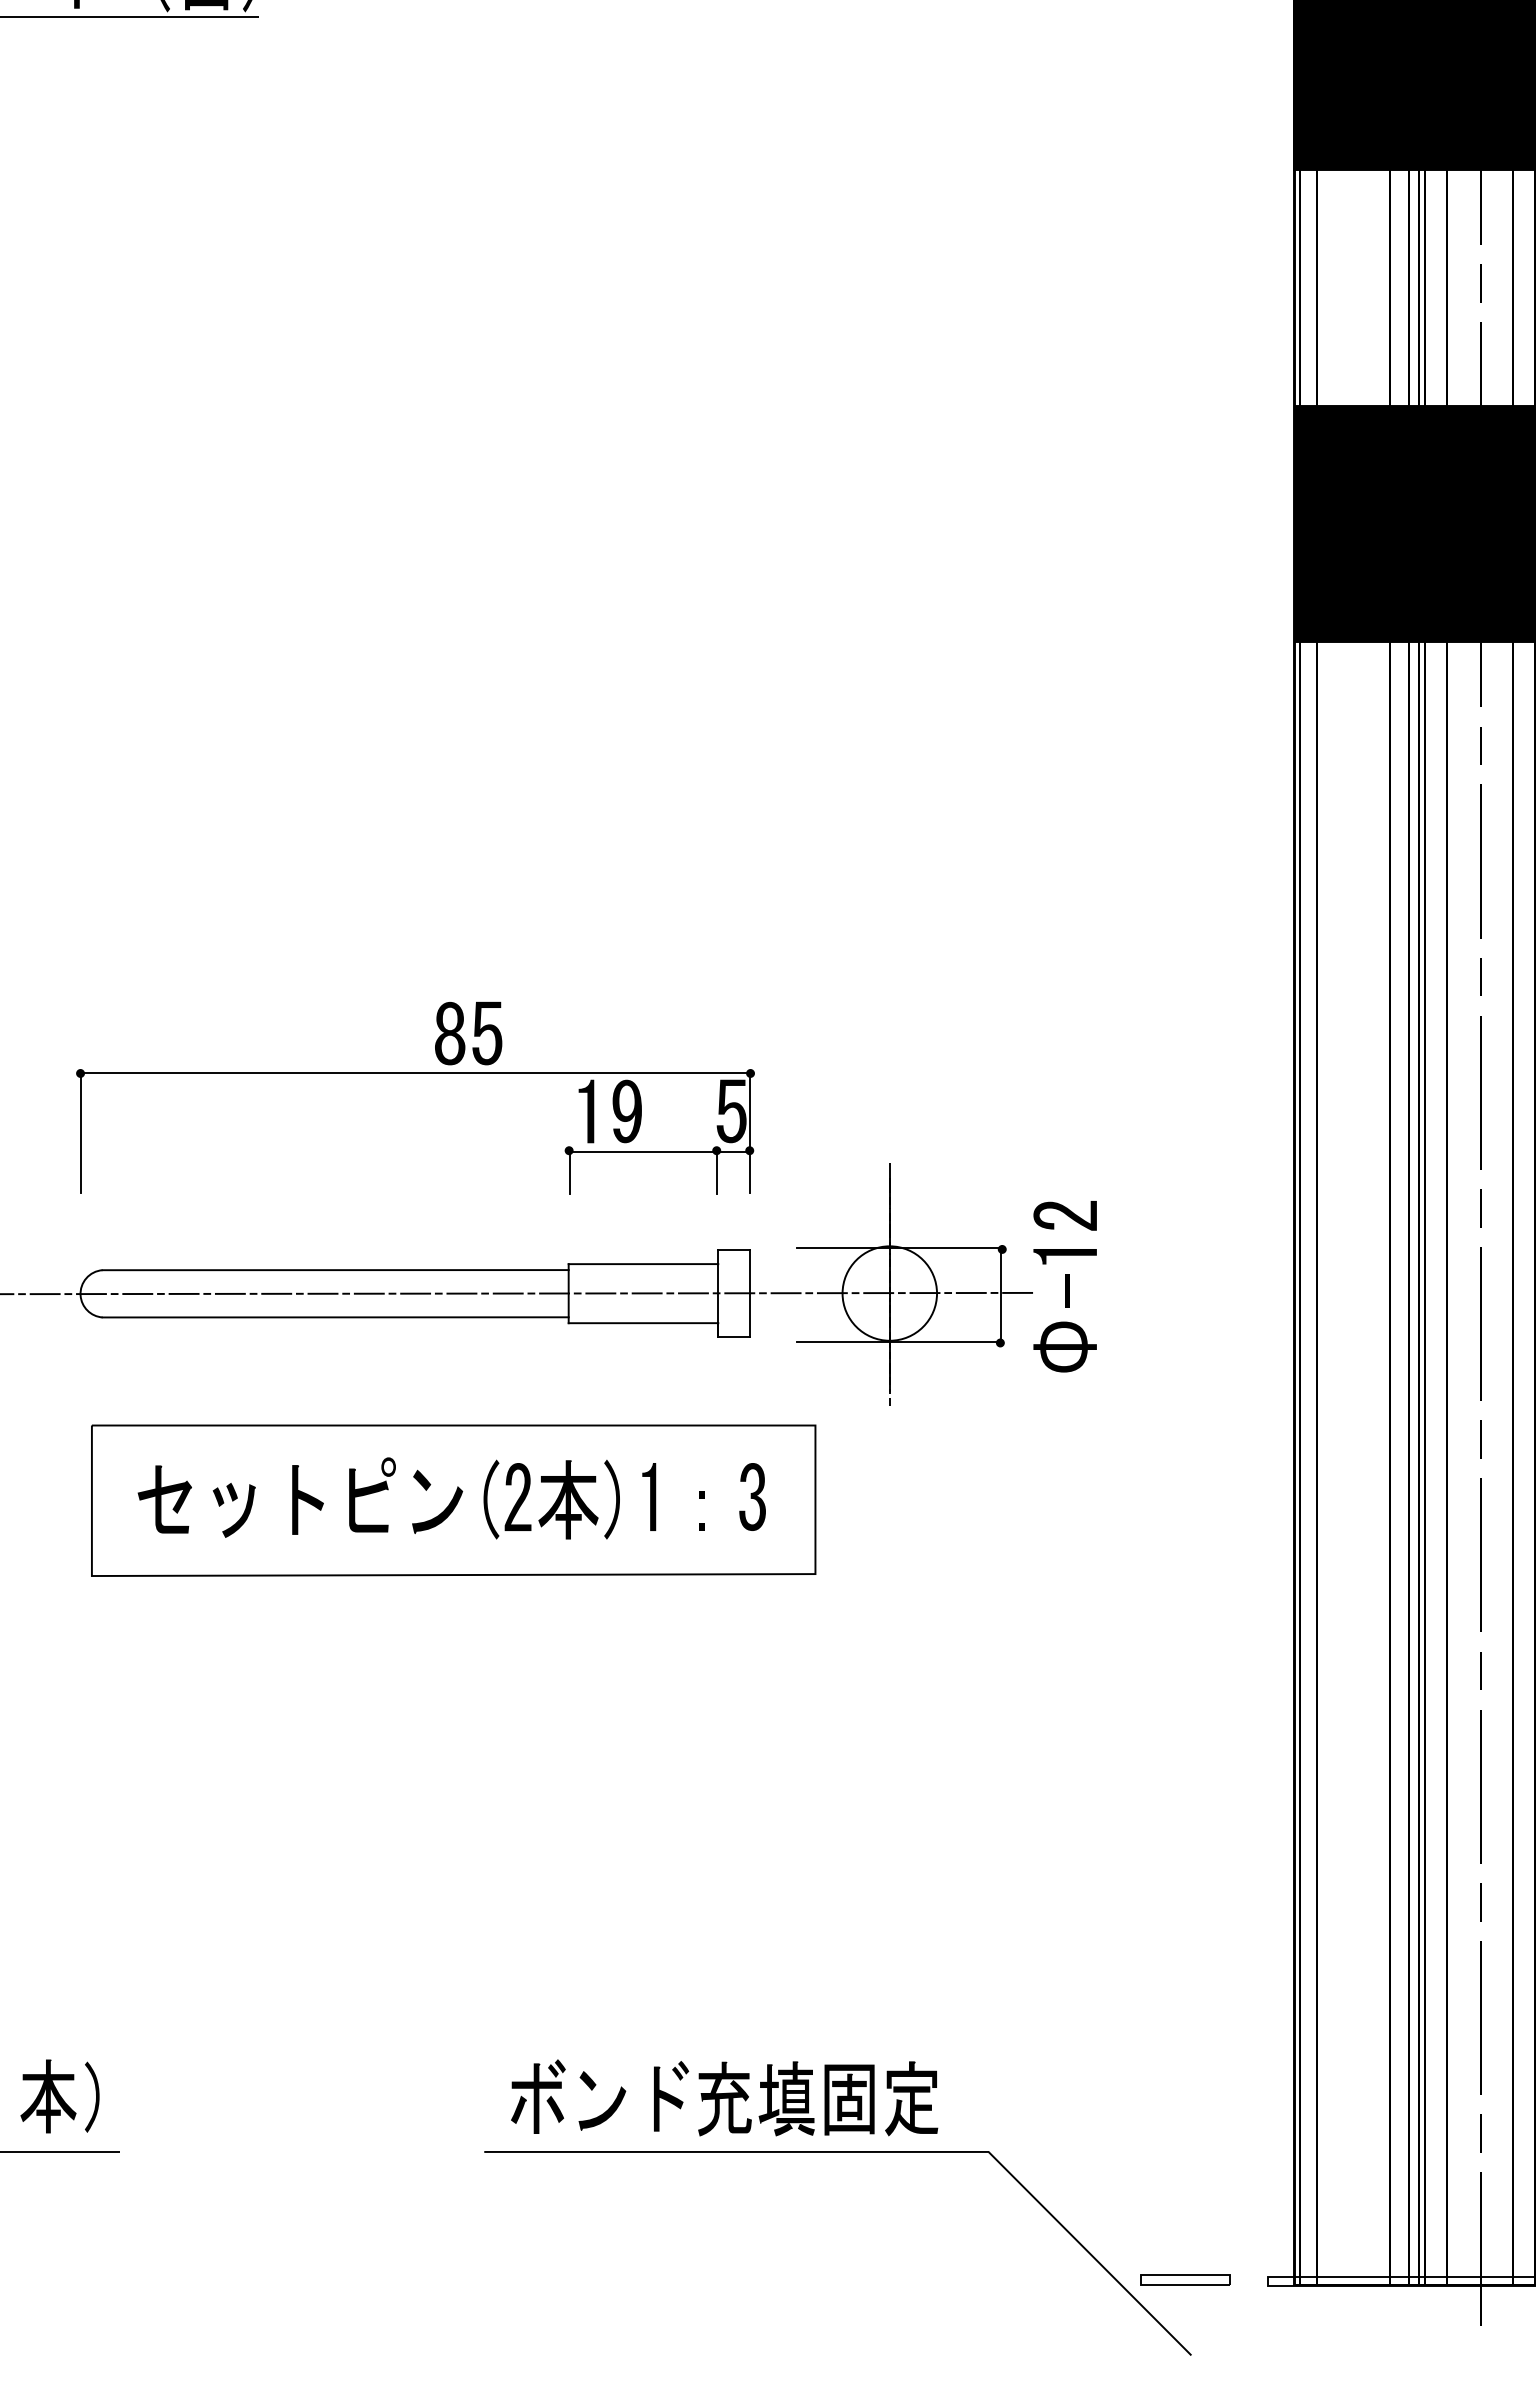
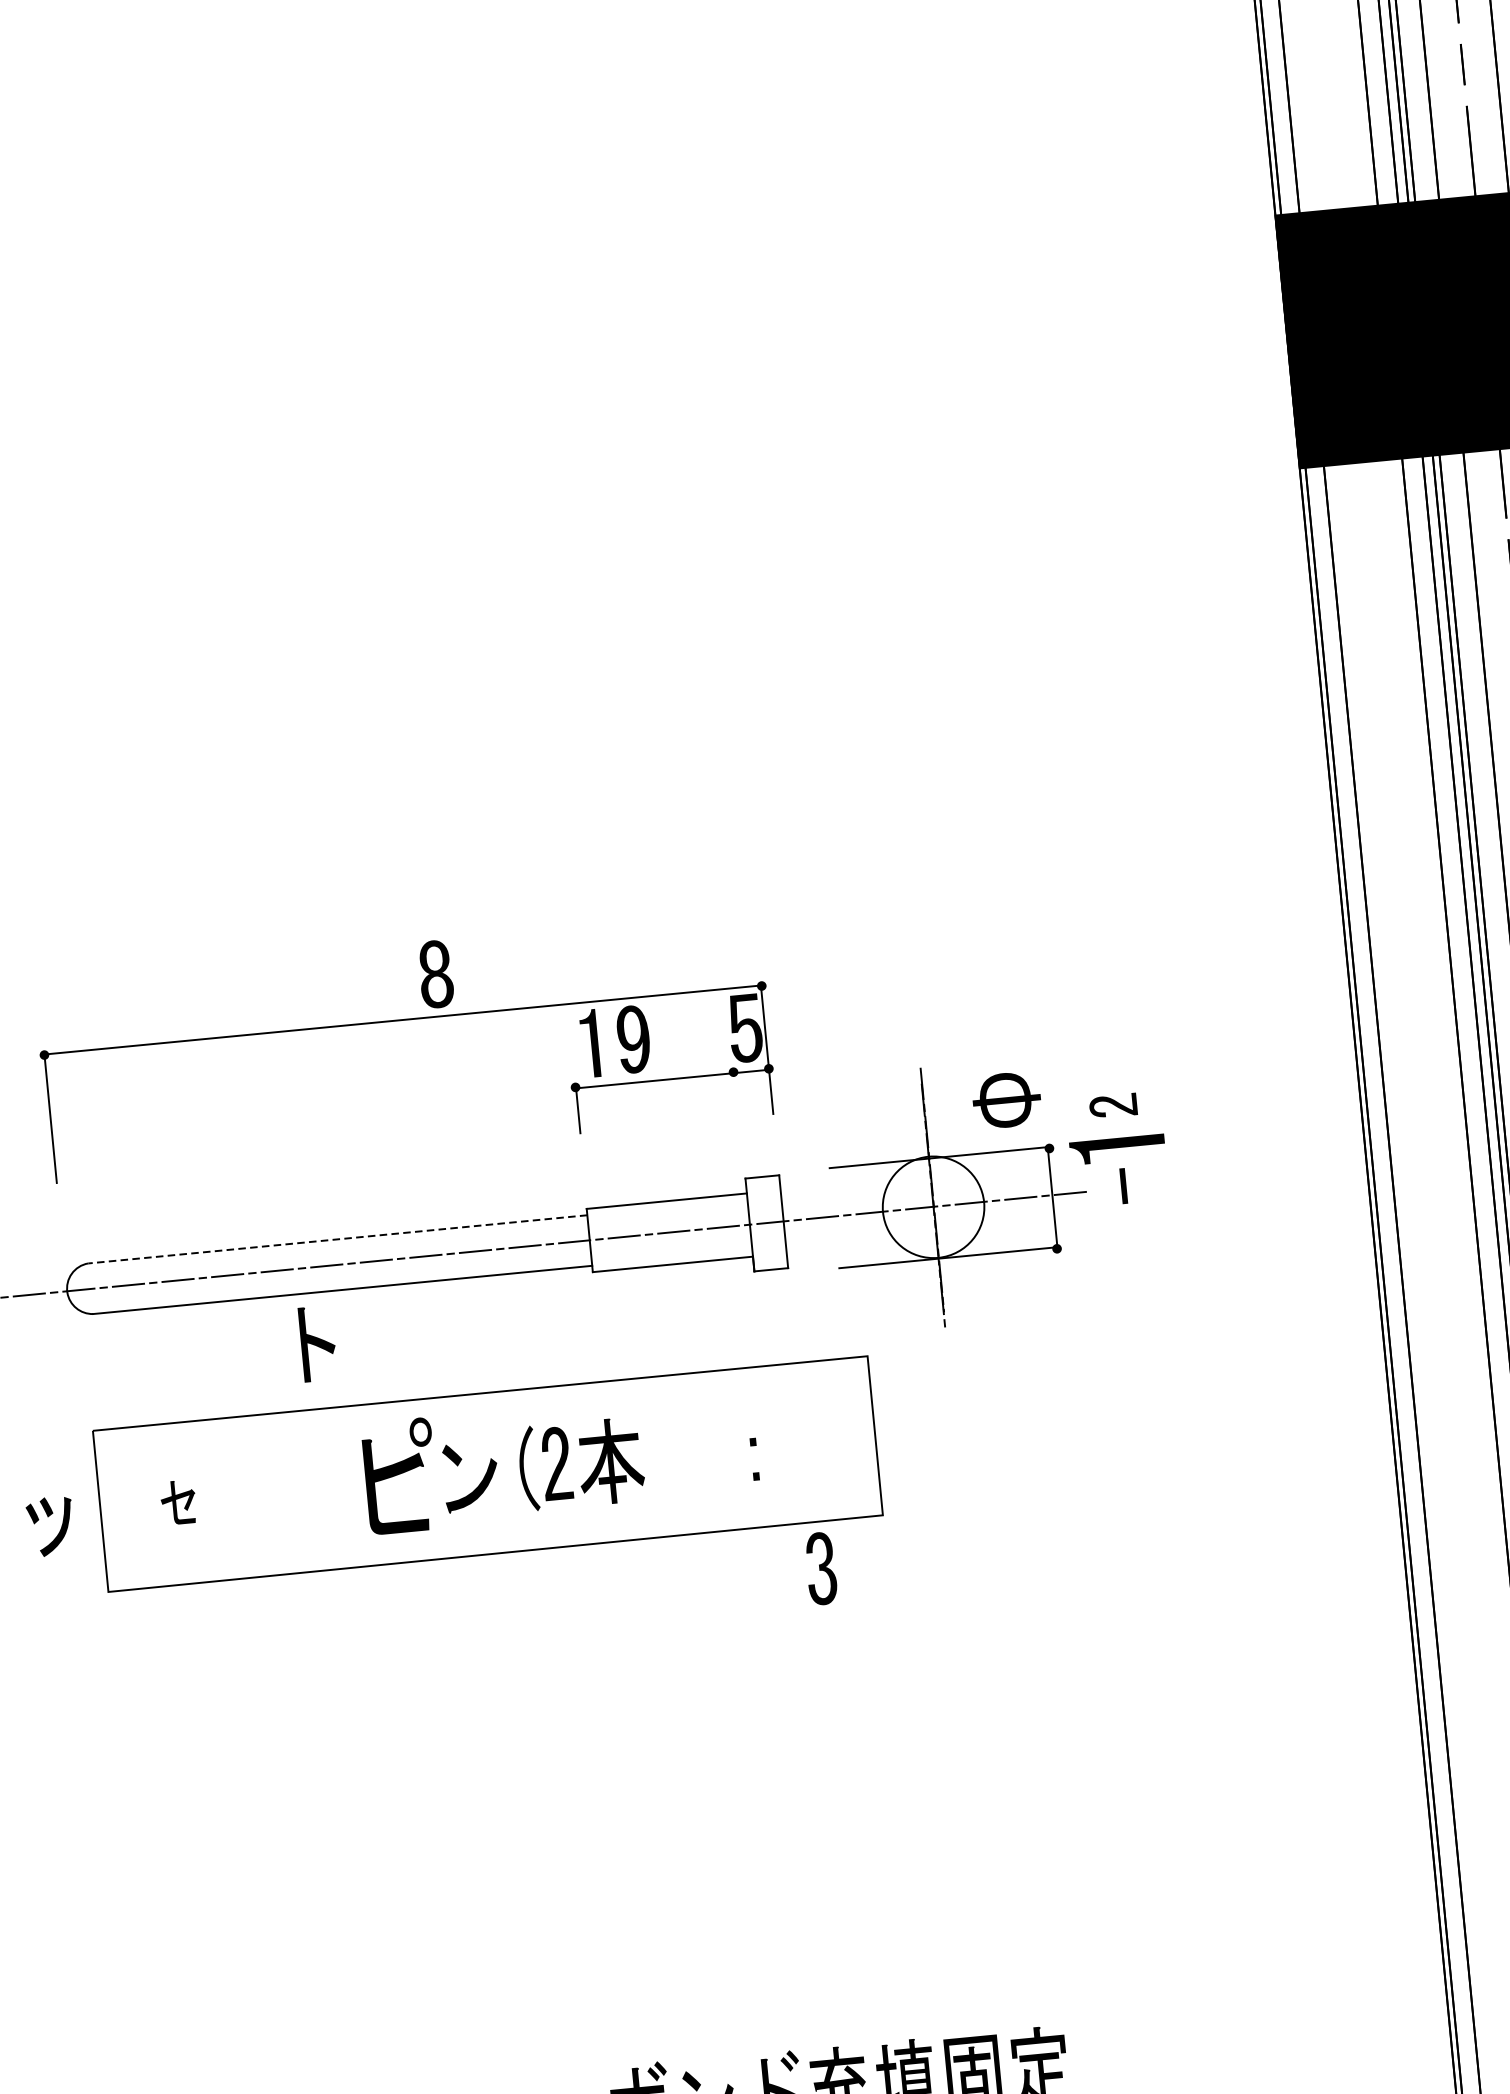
fill: (487, 1033) -> (476, 970), removed
line: (717, 1172) -> (736, 1095), removed
part: (1064, 1215) -> (1112, 1105), size x0.7
part: (1064, 1256) -> (1116, 1149), size x1.4
line: (335, 1270) -> (337, 1239), solid -> dashed
part: (1064, 1346) -> (1006, 1099), moved
part: (372, 1494) -> (400, 1475), size x1.4
fill: (649, 1496) -> (697, 1449), removed
part: (752, 1496) -> (821, 1568), moved
part: (164, 1499) -> (178, 1502), size x0.6
part: (307, 1499) -> (317, 1343), moved
fill: (612, 1499) -> (657, 1456), removed
part: (233, 1501) -> (48, 1517), moved

